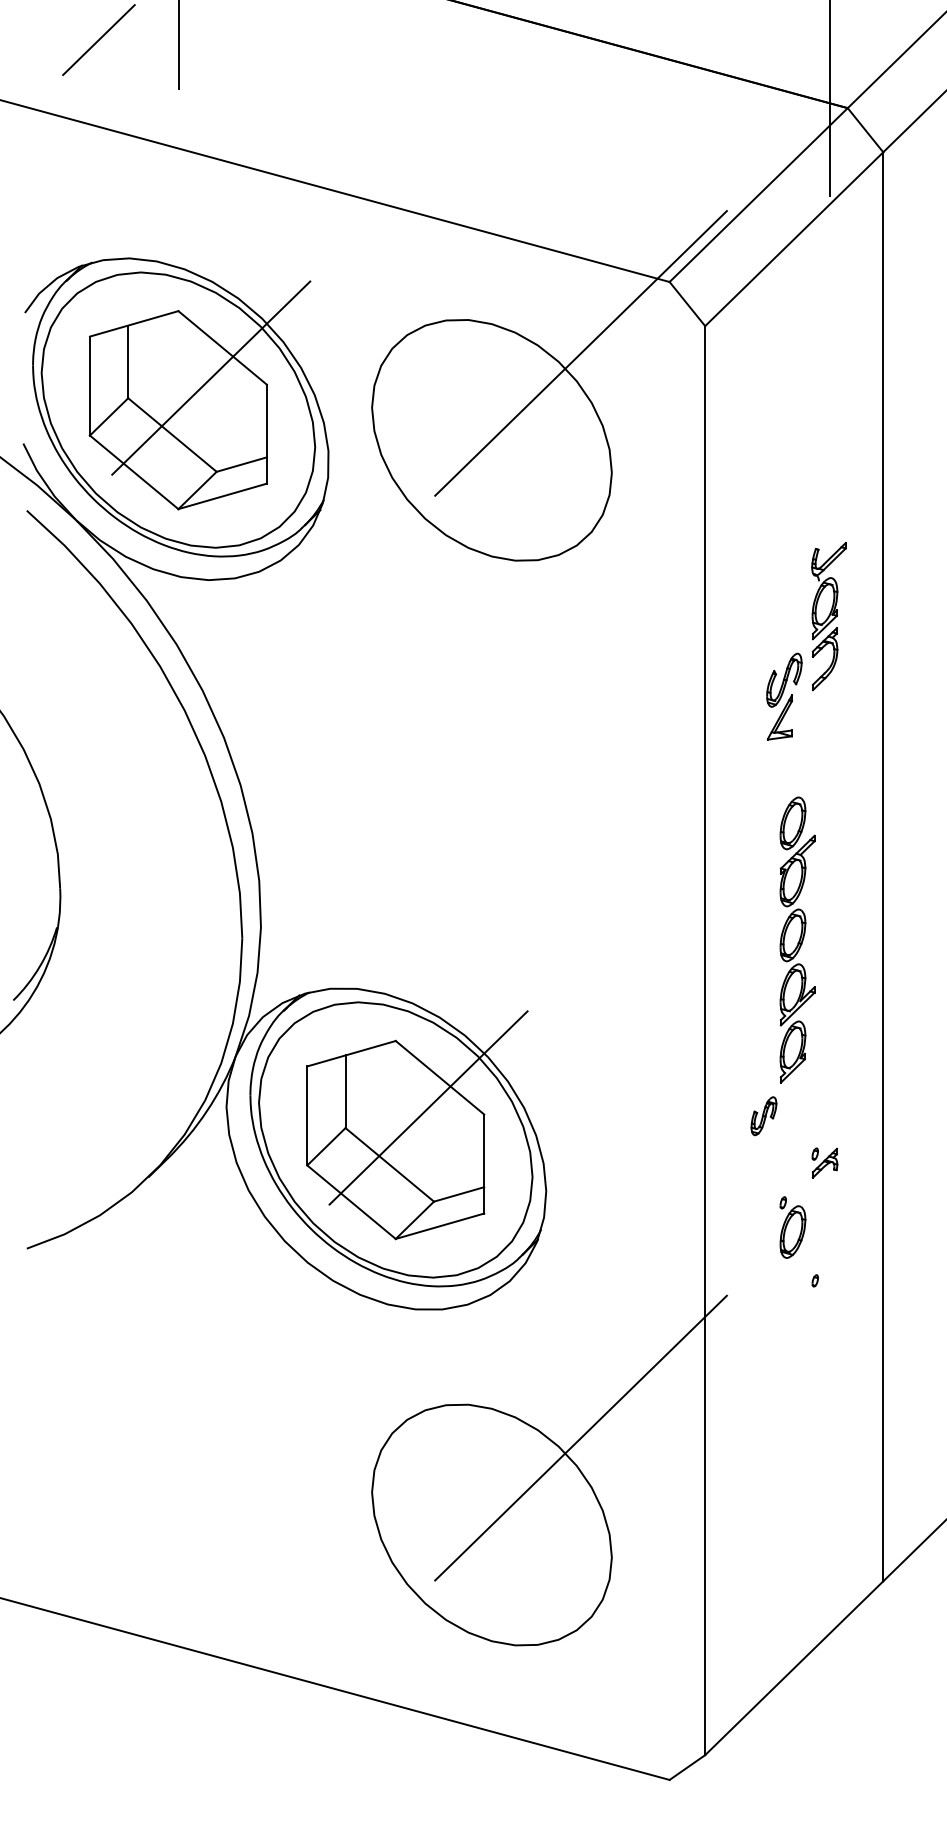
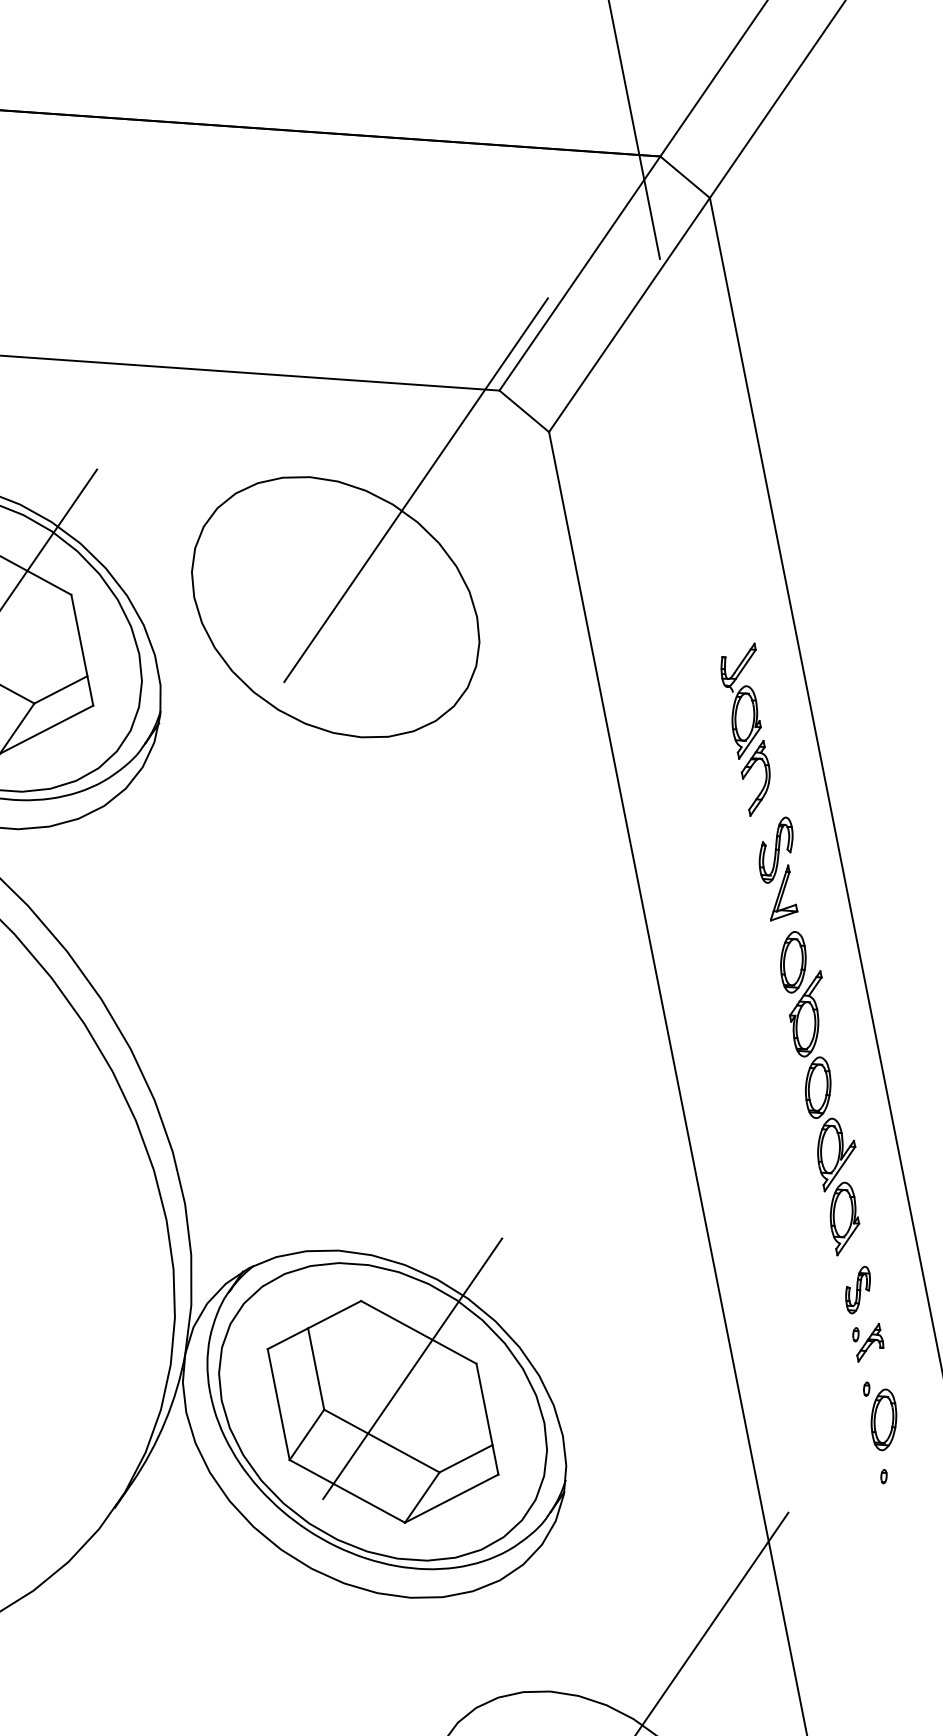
part: (784, 696) -> (780, 868), moved
part: (797, 939) -> (824, 1091), moved
part: (763, 1116) -> (857, 1290), moved
part: (792, 1227) -> (882, 1414), moved

